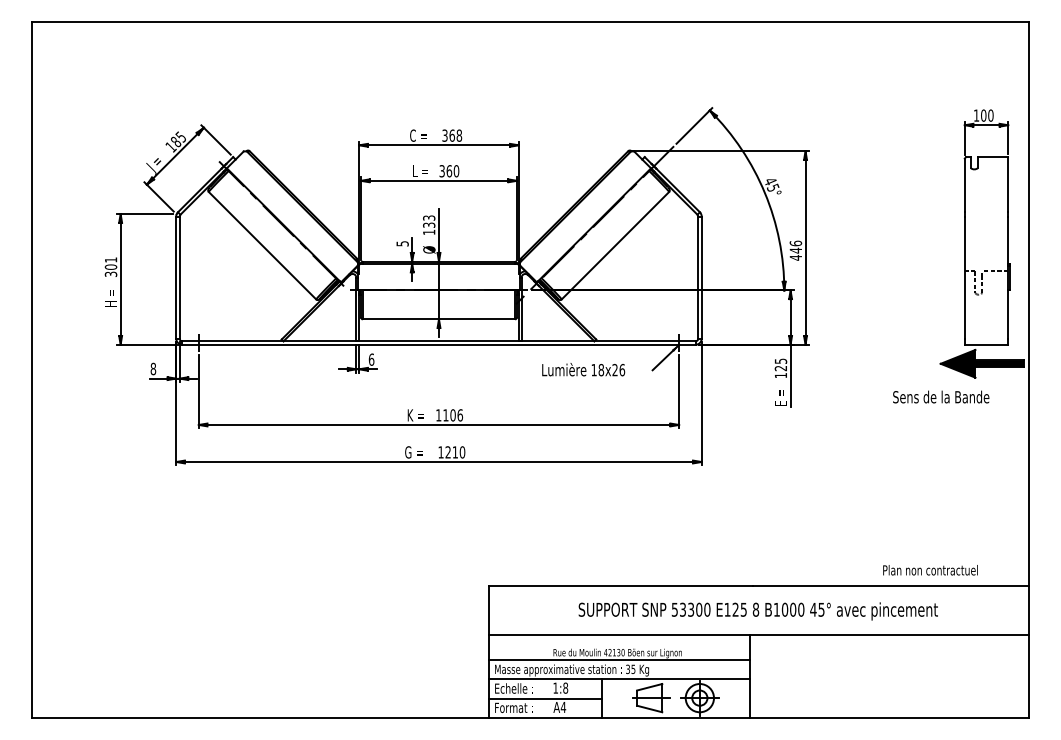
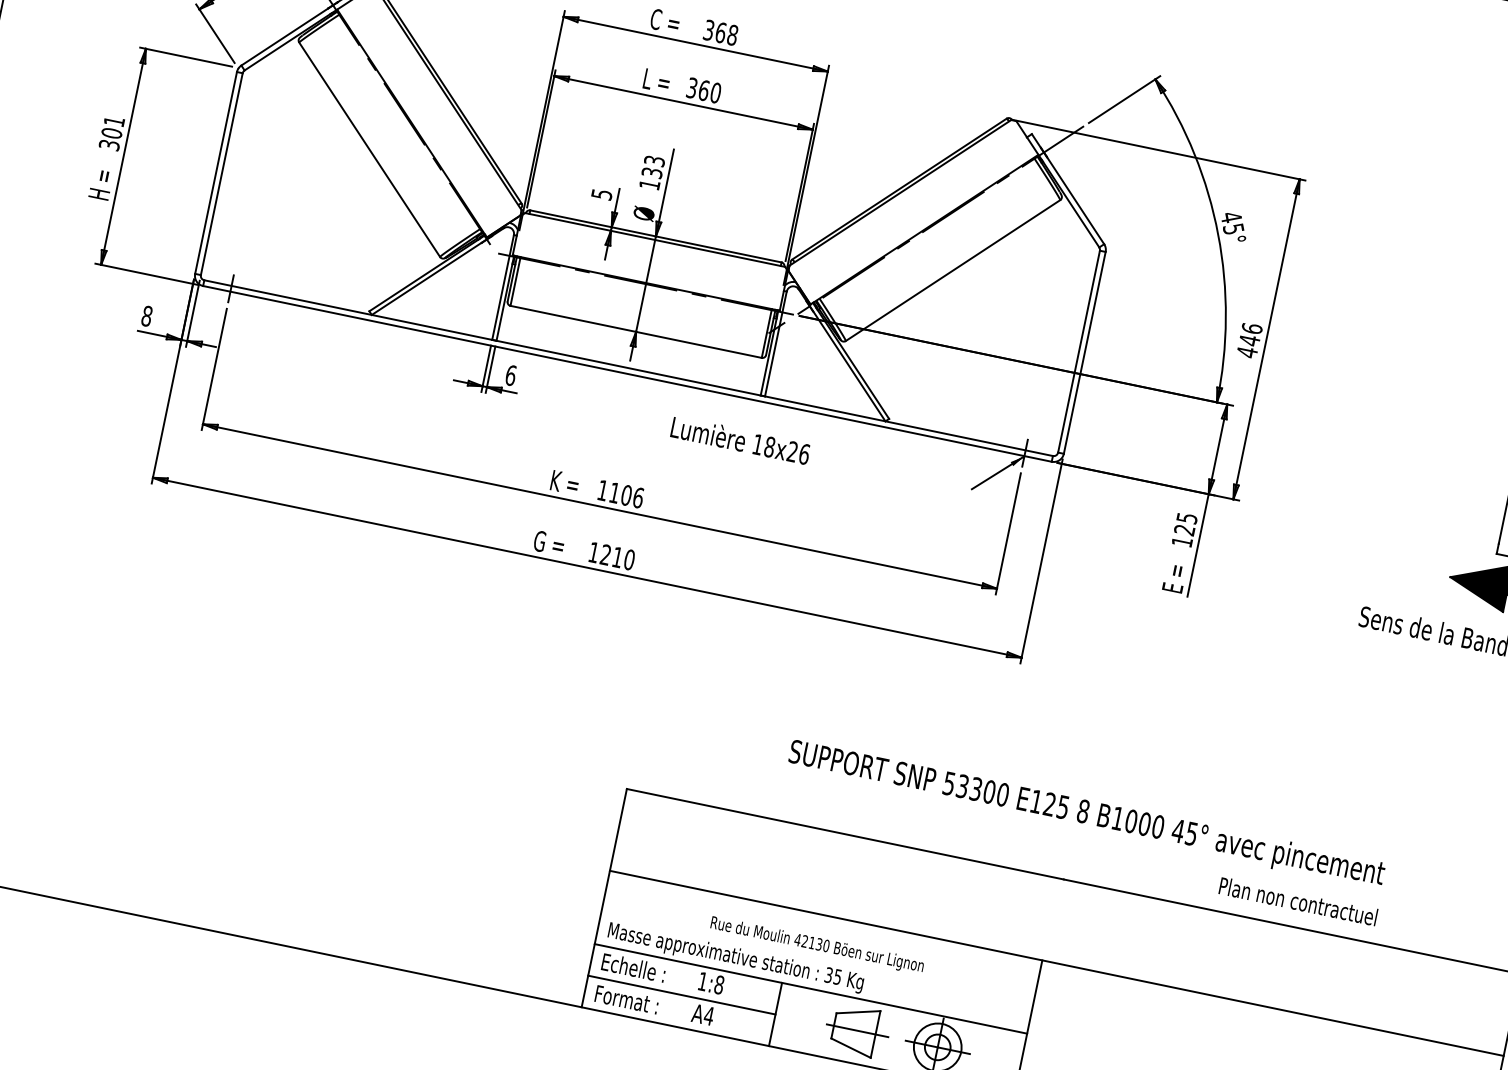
text: (583, 369) -> (740, 439), moved
text: (930, 570) -> (1298, 901), moved
text: (757, 611) -> (1085, 814), moved
line: (619, 660) -> (817, 957), removed

